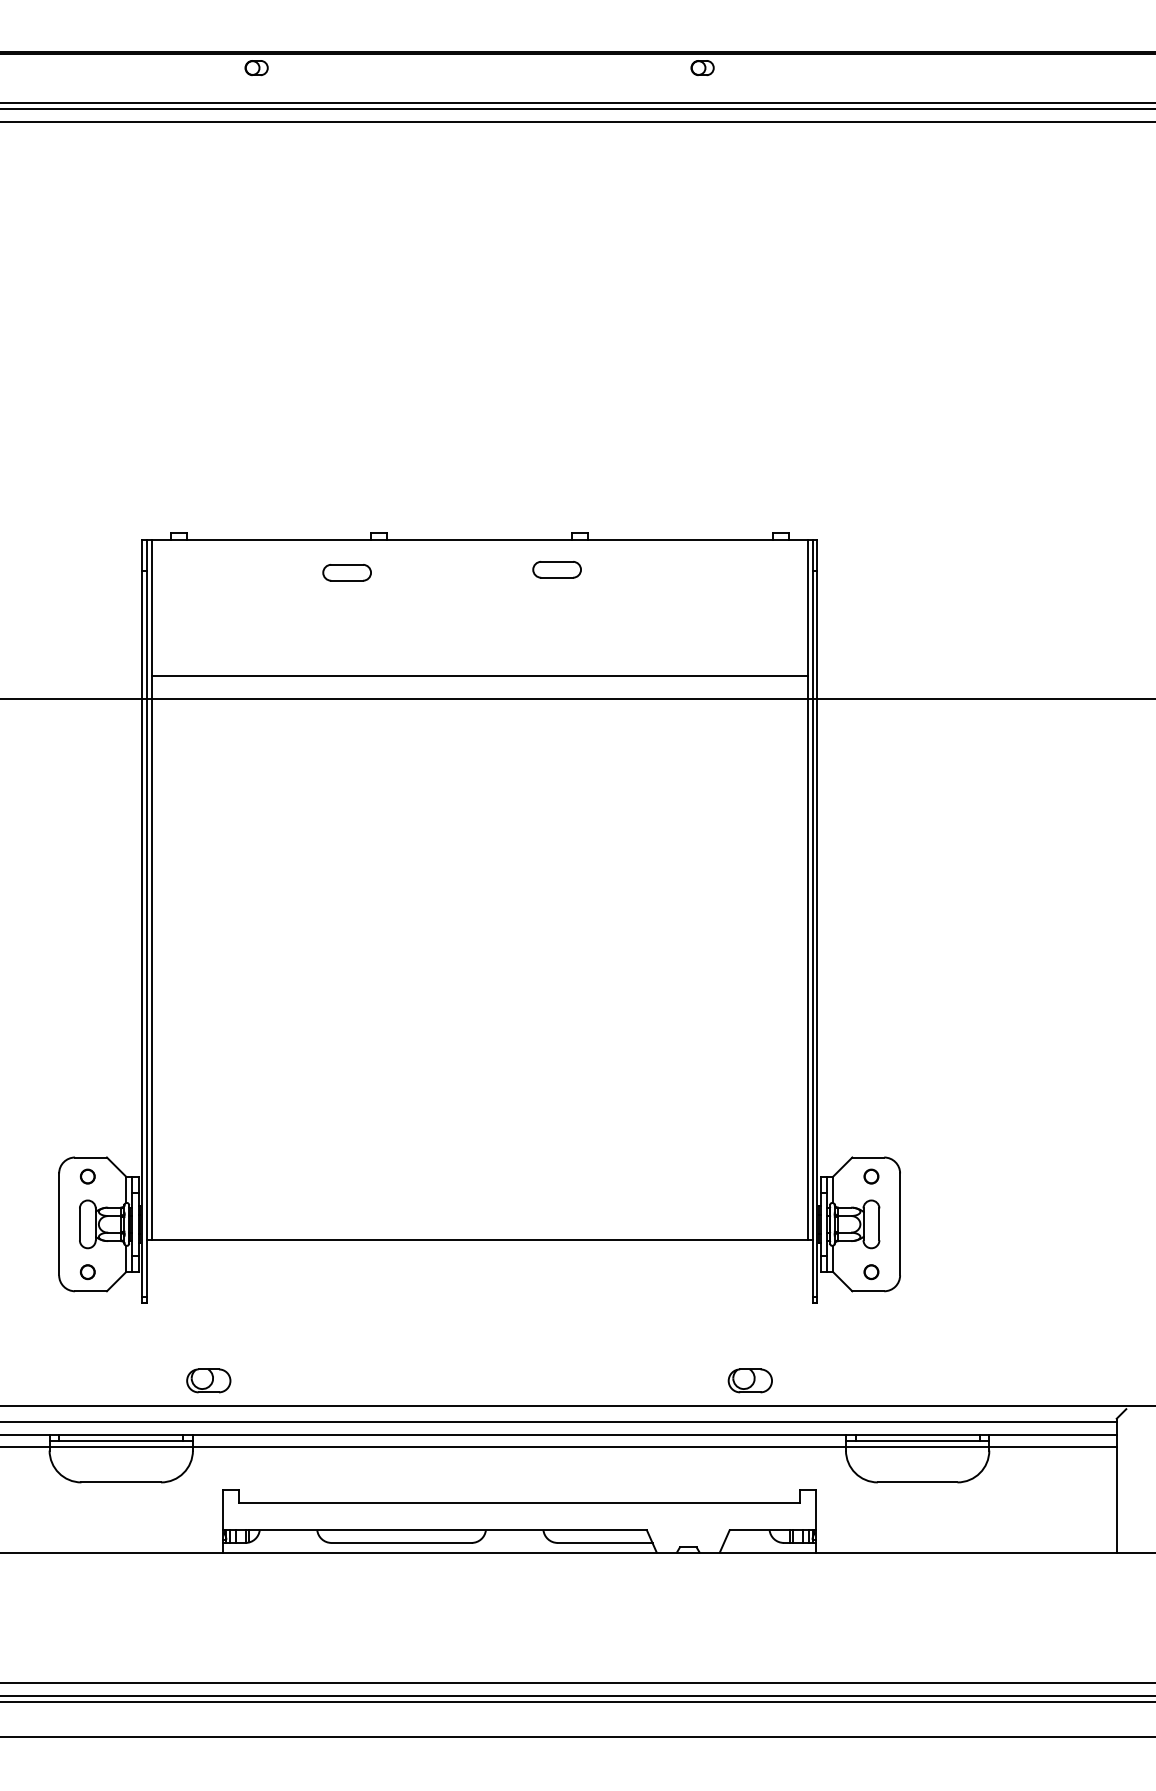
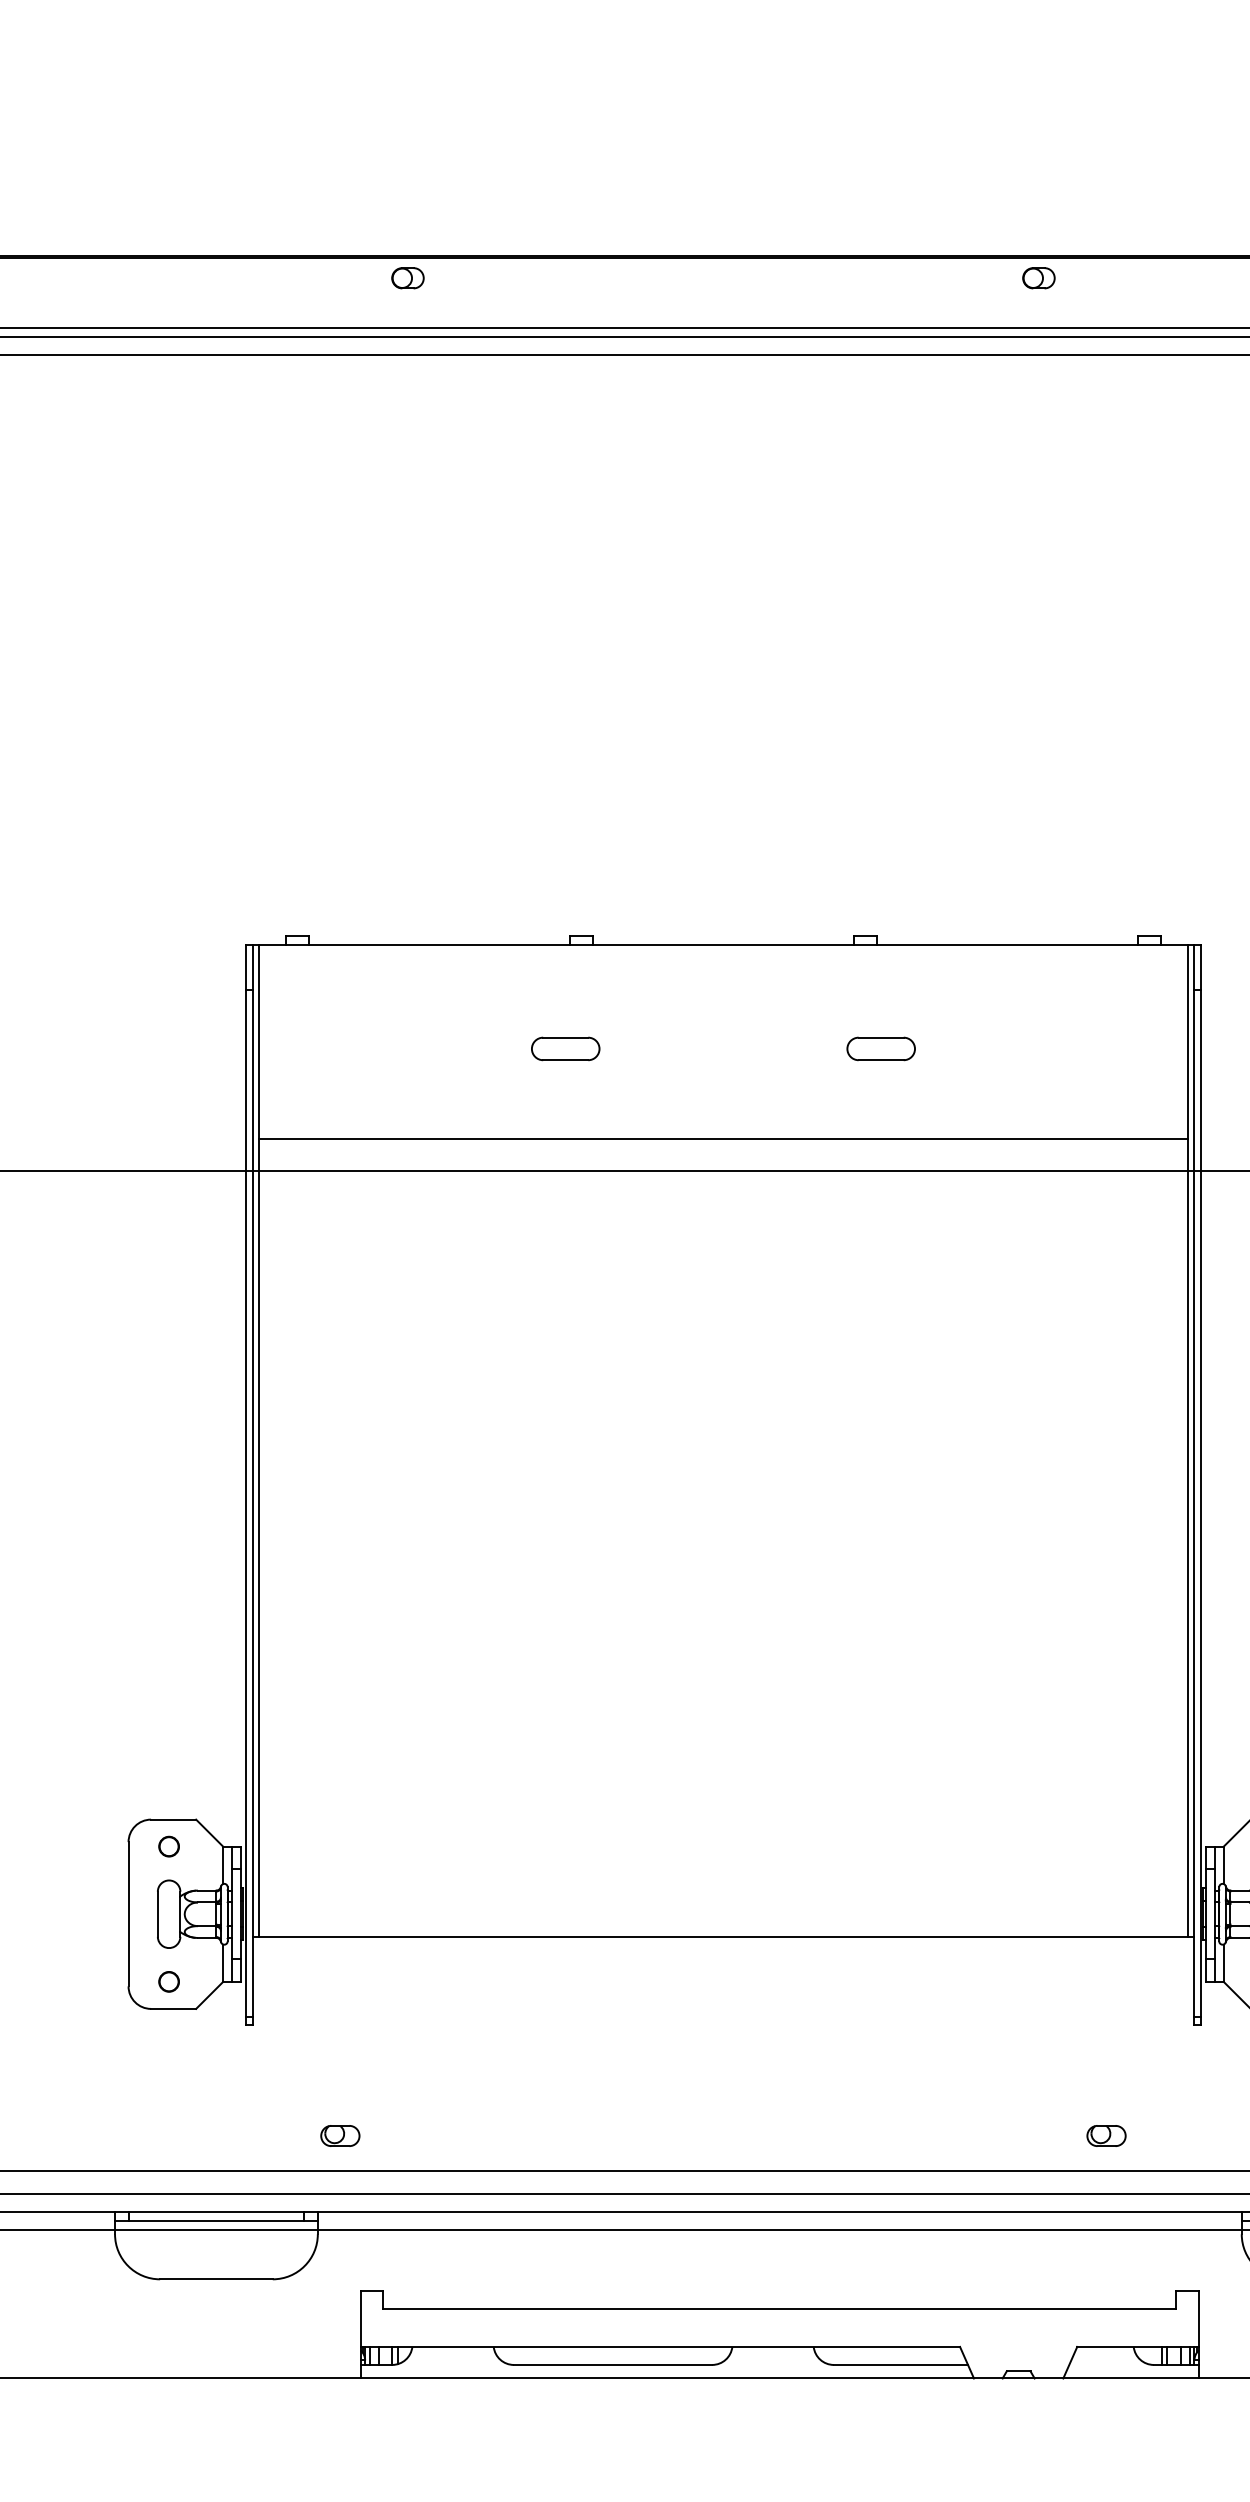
part: (556, 569) -> (880, 1048), moved
part: (346, 572) -> (564, 1048), moved
part: (208, 1381) -> (339, 2136), size x0.62
part: (750, 1381) -> (1106, 2136), size x0.62

